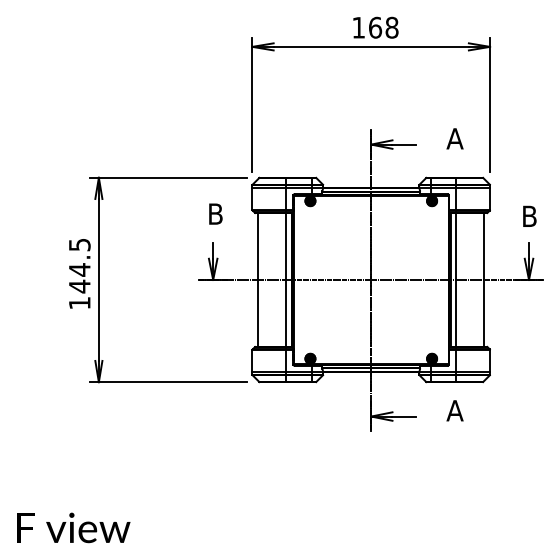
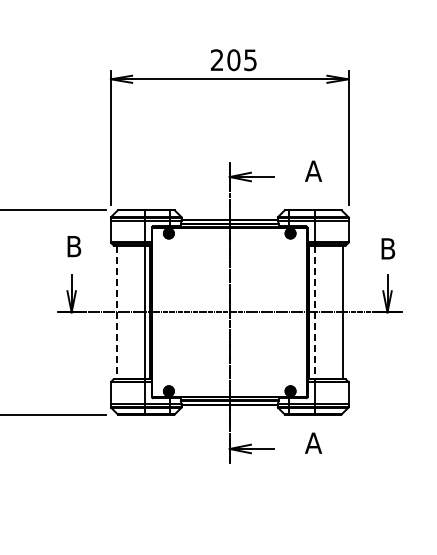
text: (375, 27) -> (233, 59), 168 -> 205
line: (258, 279) -> (116, 311), solid -> dashed
line: (456, 279) -> (314, 311), solid -> dashed

